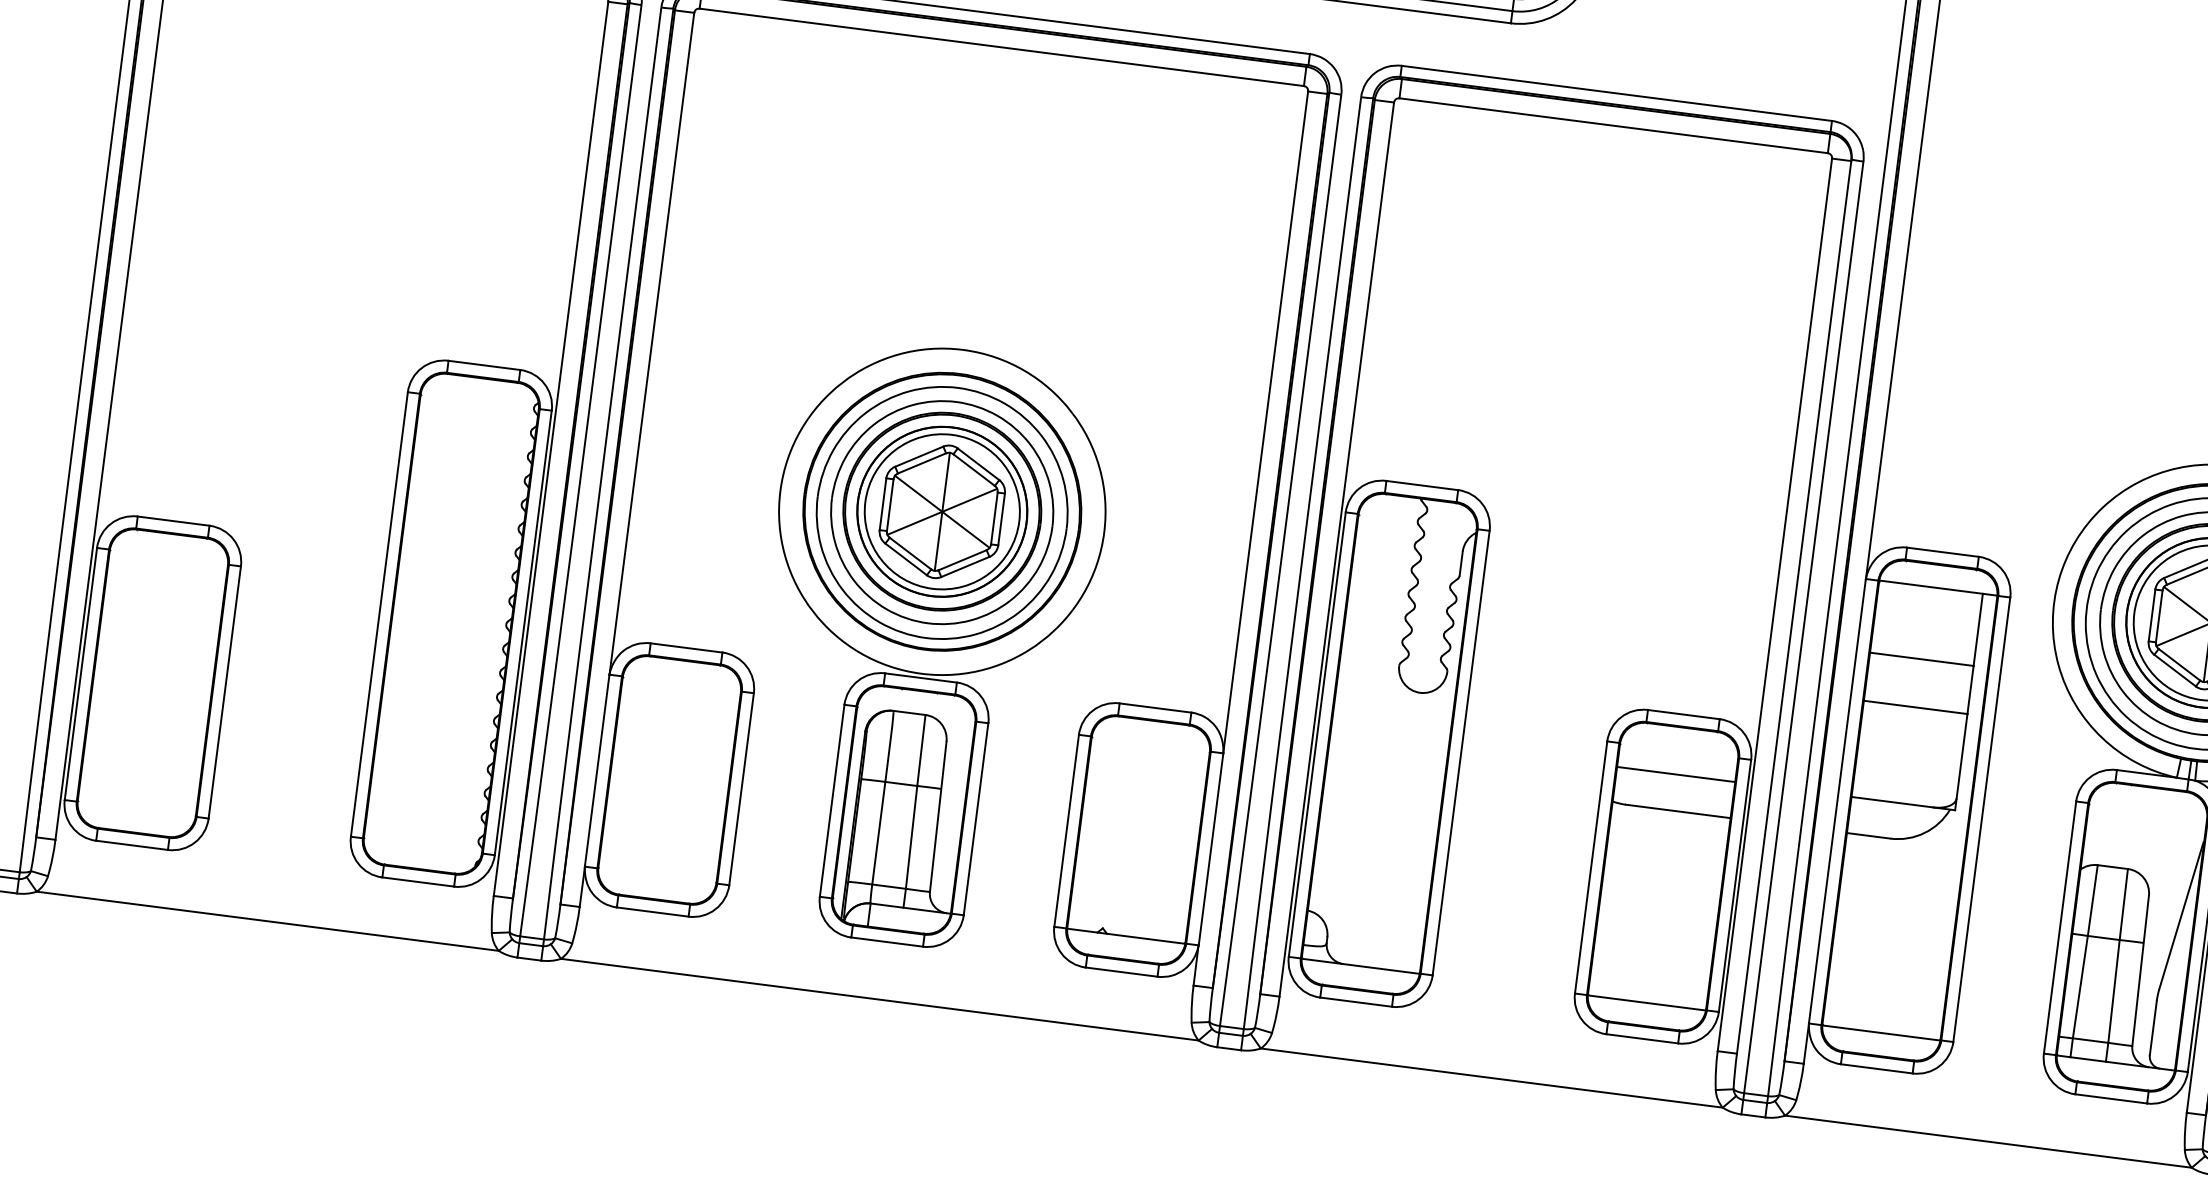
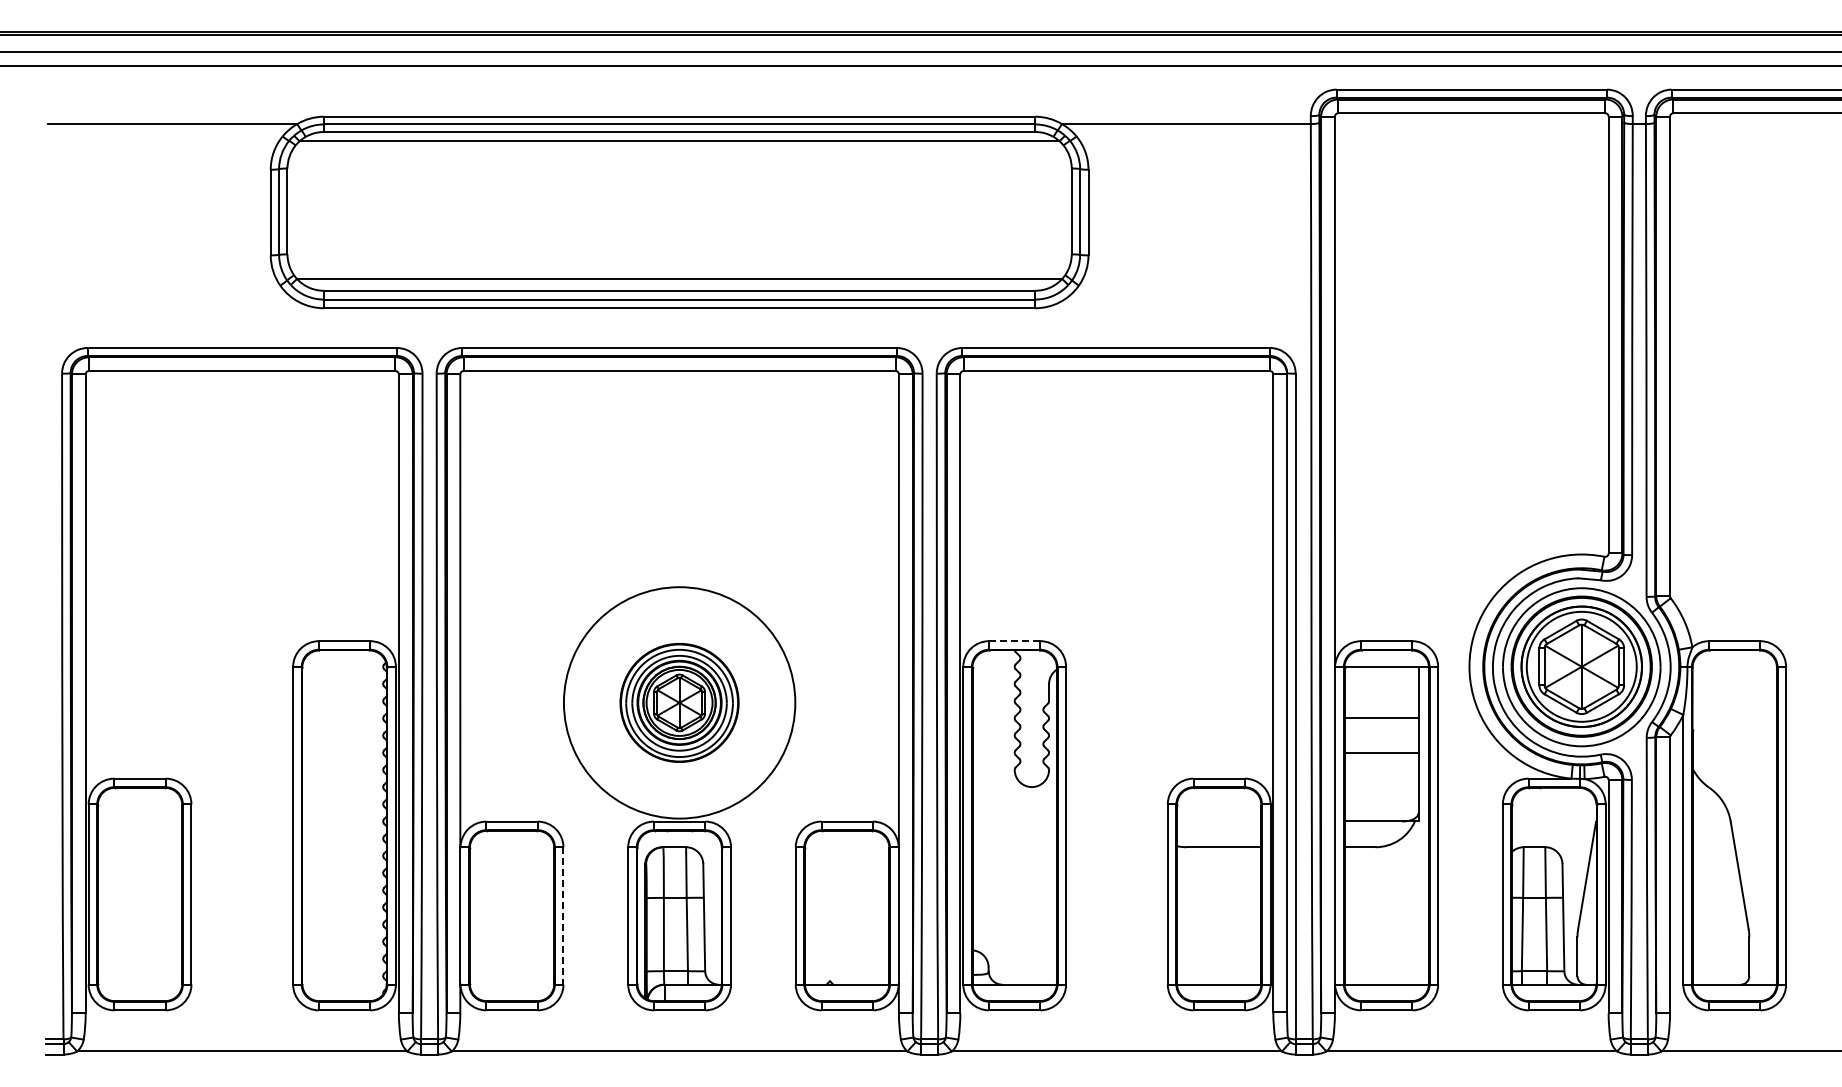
line: (1421, 485) -> (1014, 641), solid -> dashed
part: (942, 511) -> (679, 702), size x0.6
line: (1675, 774) -> (1218, 821), removed
line: (741, 788) -> (563, 915), solid -> dashed

